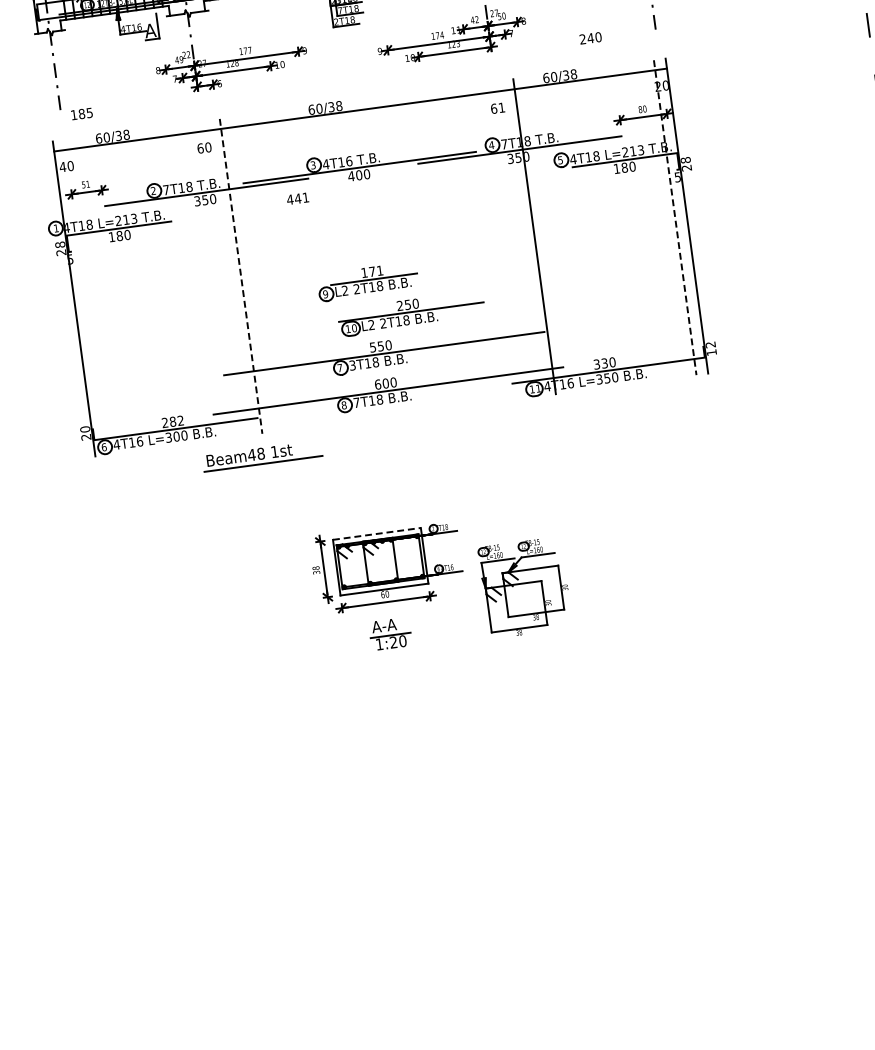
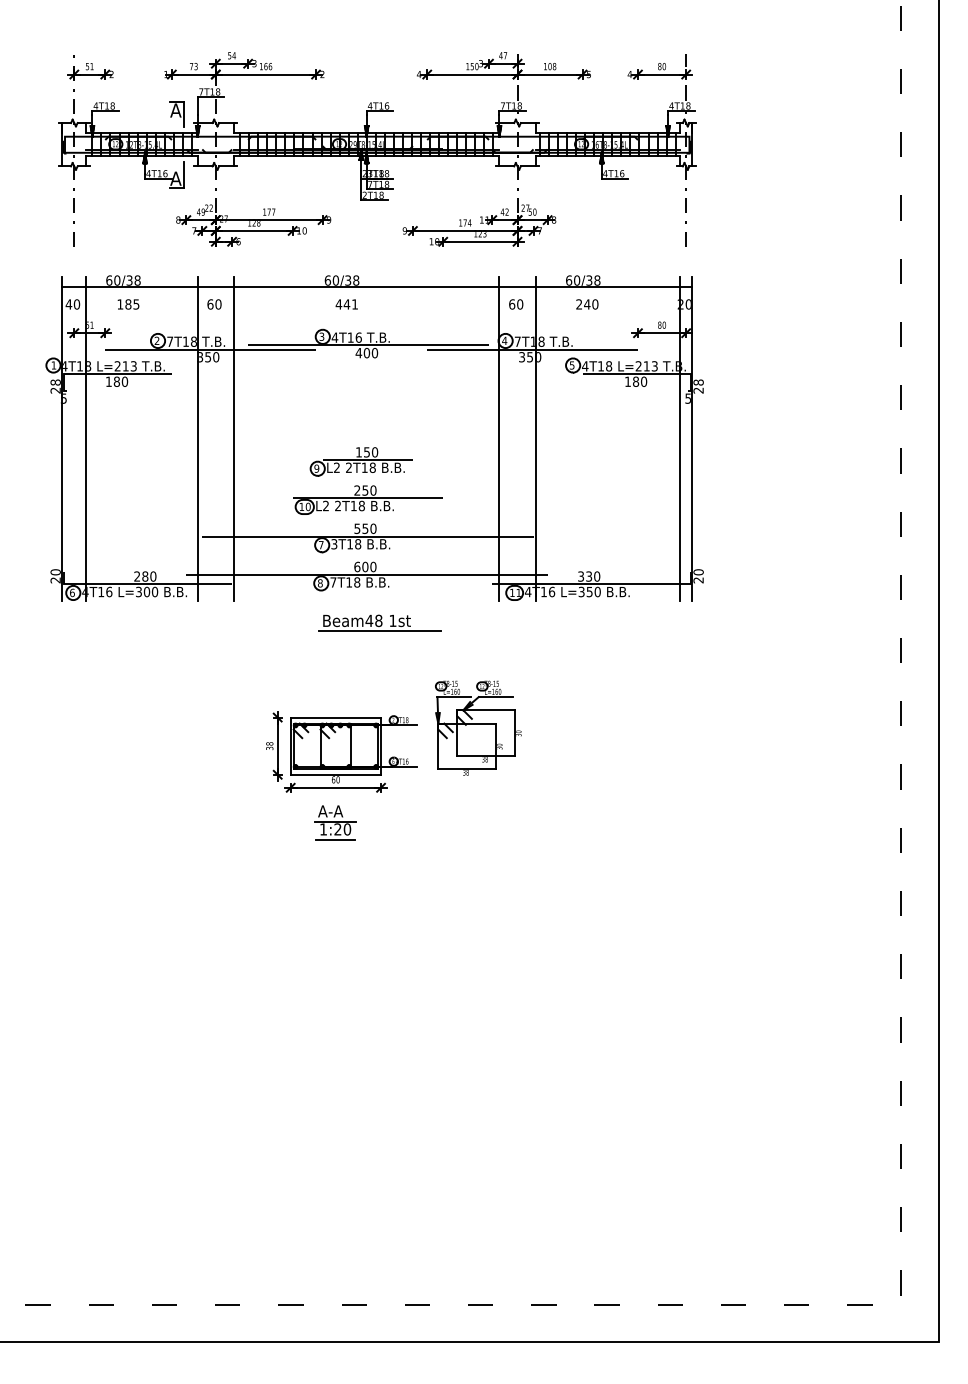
text: (590, 38) -> (587, 304), moved
text: (502, 107) -> (520, 304), 61 -> 60
text: (82, 114) -> (128, 304), moved
text: (297, 198) -> (346, 304), moved
line: (675, 218) -> (680, 439), dashed -> solid
line: (499, 240) -> (499, 438), added
text: (376, 271) -> (371, 452), 171 -> 150
line: (240, 276) -> (233, 439), dashed -> solid
line: (205, 280) -> (197, 438), added
line: (97, 295) -> (86, 438), added
part: (411, 313) -> (367, 499), moved
text: (711, 348) -> (698, 576), 12 -> 20
text: (180, 420) -> (153, 576), 282 -> 280
part: (261, 455) -> (379, 622), moved
line: (377, 533) -> (336, 717), dashed -> solid
part: (525, 587) -> (478, 727), moved
line: (392, 652) -> (335, 839), added

